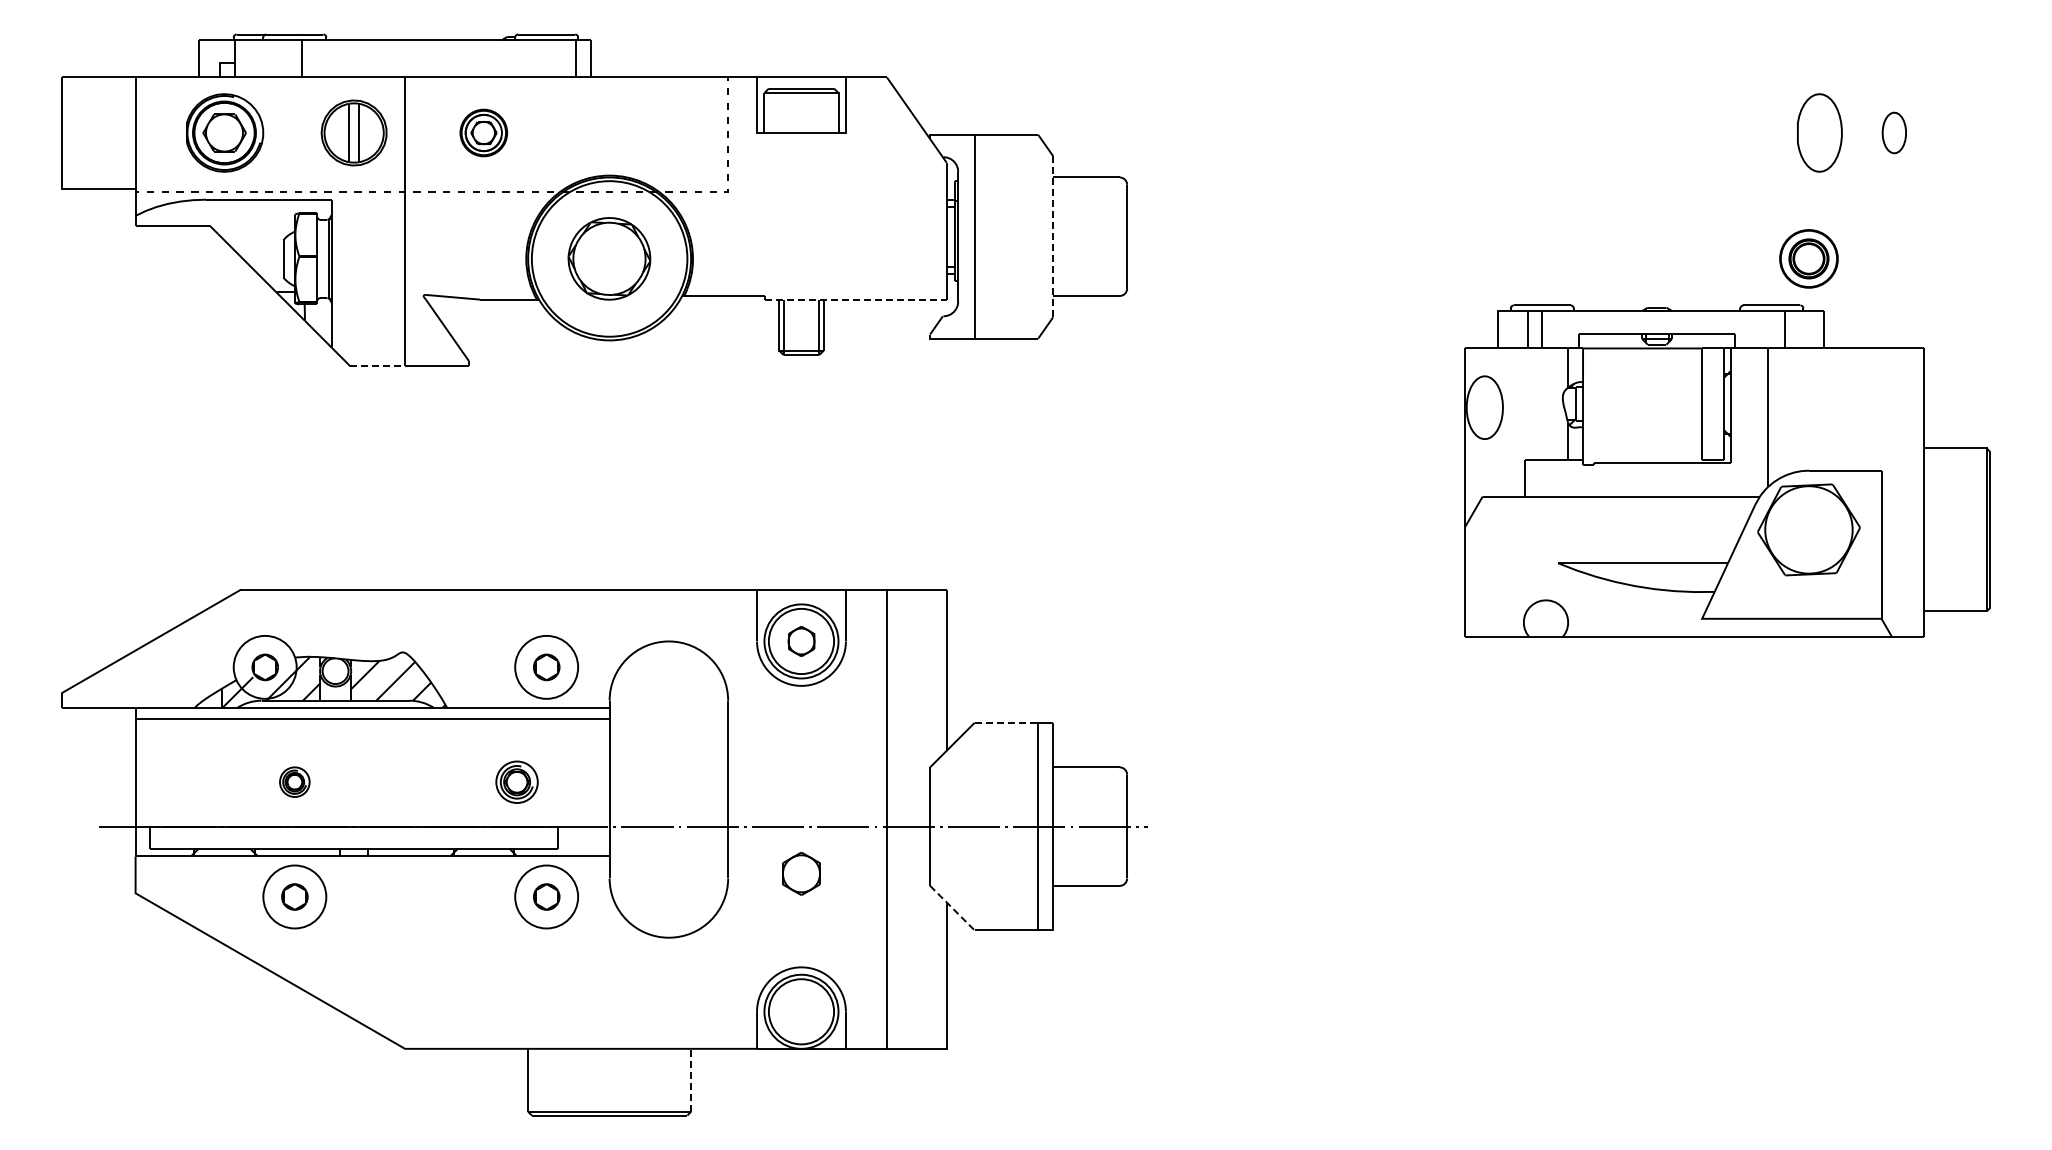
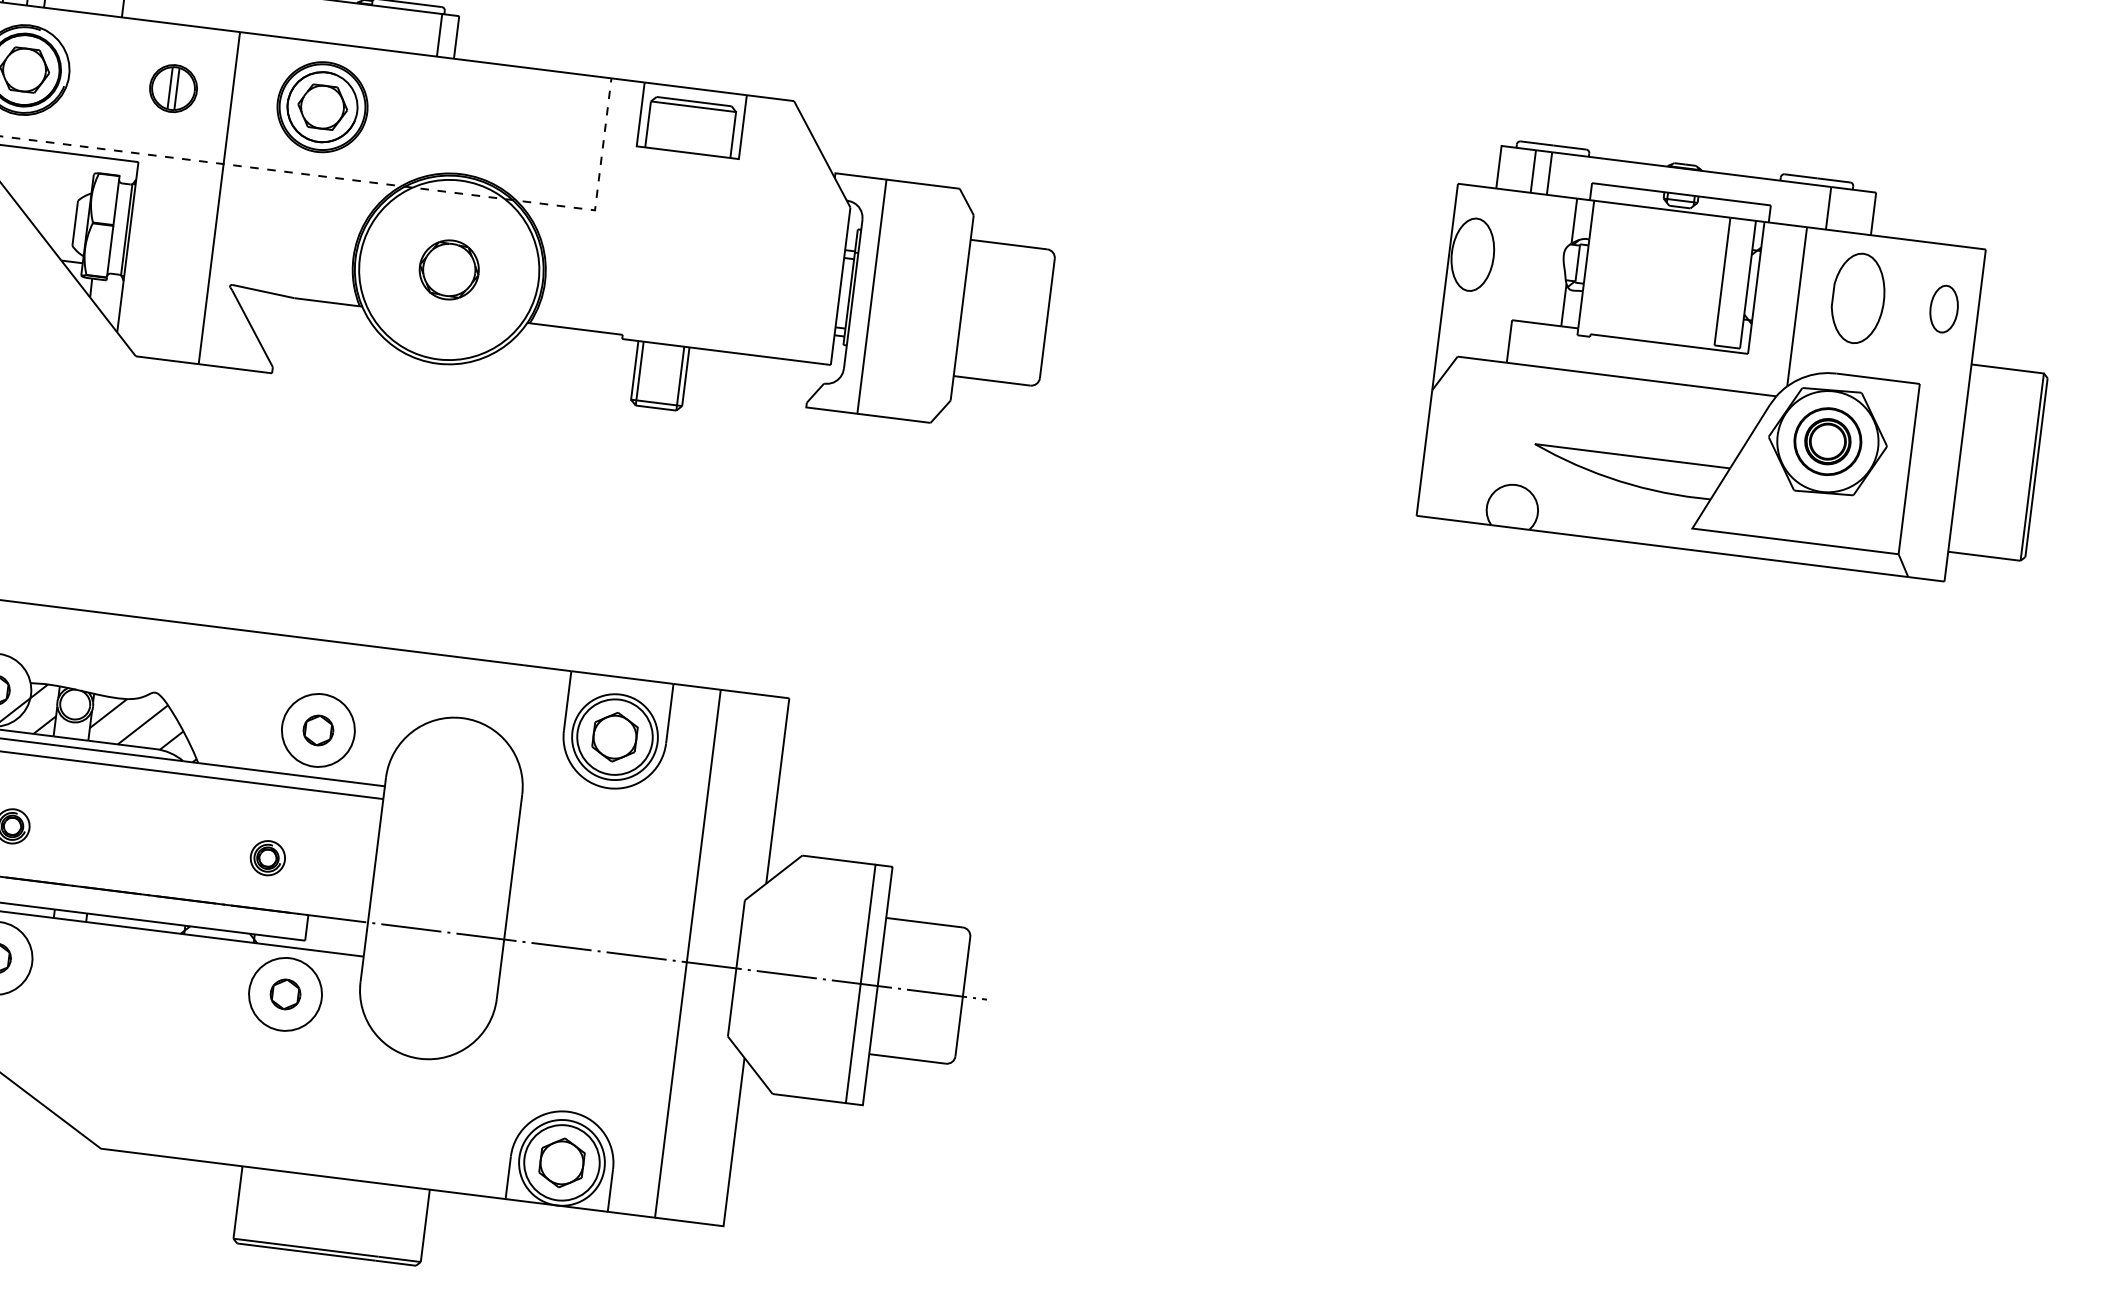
part: (353, 132) -> (172, 87), size x0.62
part: (483, 132) -> (322, 106), size x1.67
line: (1053, 236) -> (962, 307), dashed -> solid
part: (609, 258) -> (449, 269), size x0.62
line: (855, 299) -> (726, 351), dashed -> solid
line: (378, 366) -> (168, 360), dashed -> solid
part: (1727, 470) -> (1742, 361), moved
part: (801, 641) -> (615, 737), size x1.43
line: (1006, 722) -> (839, 859), dashed -> solid
part: (516, 781) -> (267, 857), size x0.71
part: (801, 873) -> (562, 1162), moved
line: (952, 908) -> (750, 1065), dashed -> solid
line: (691, 1079) -> (425, 1224), dashed -> solid

